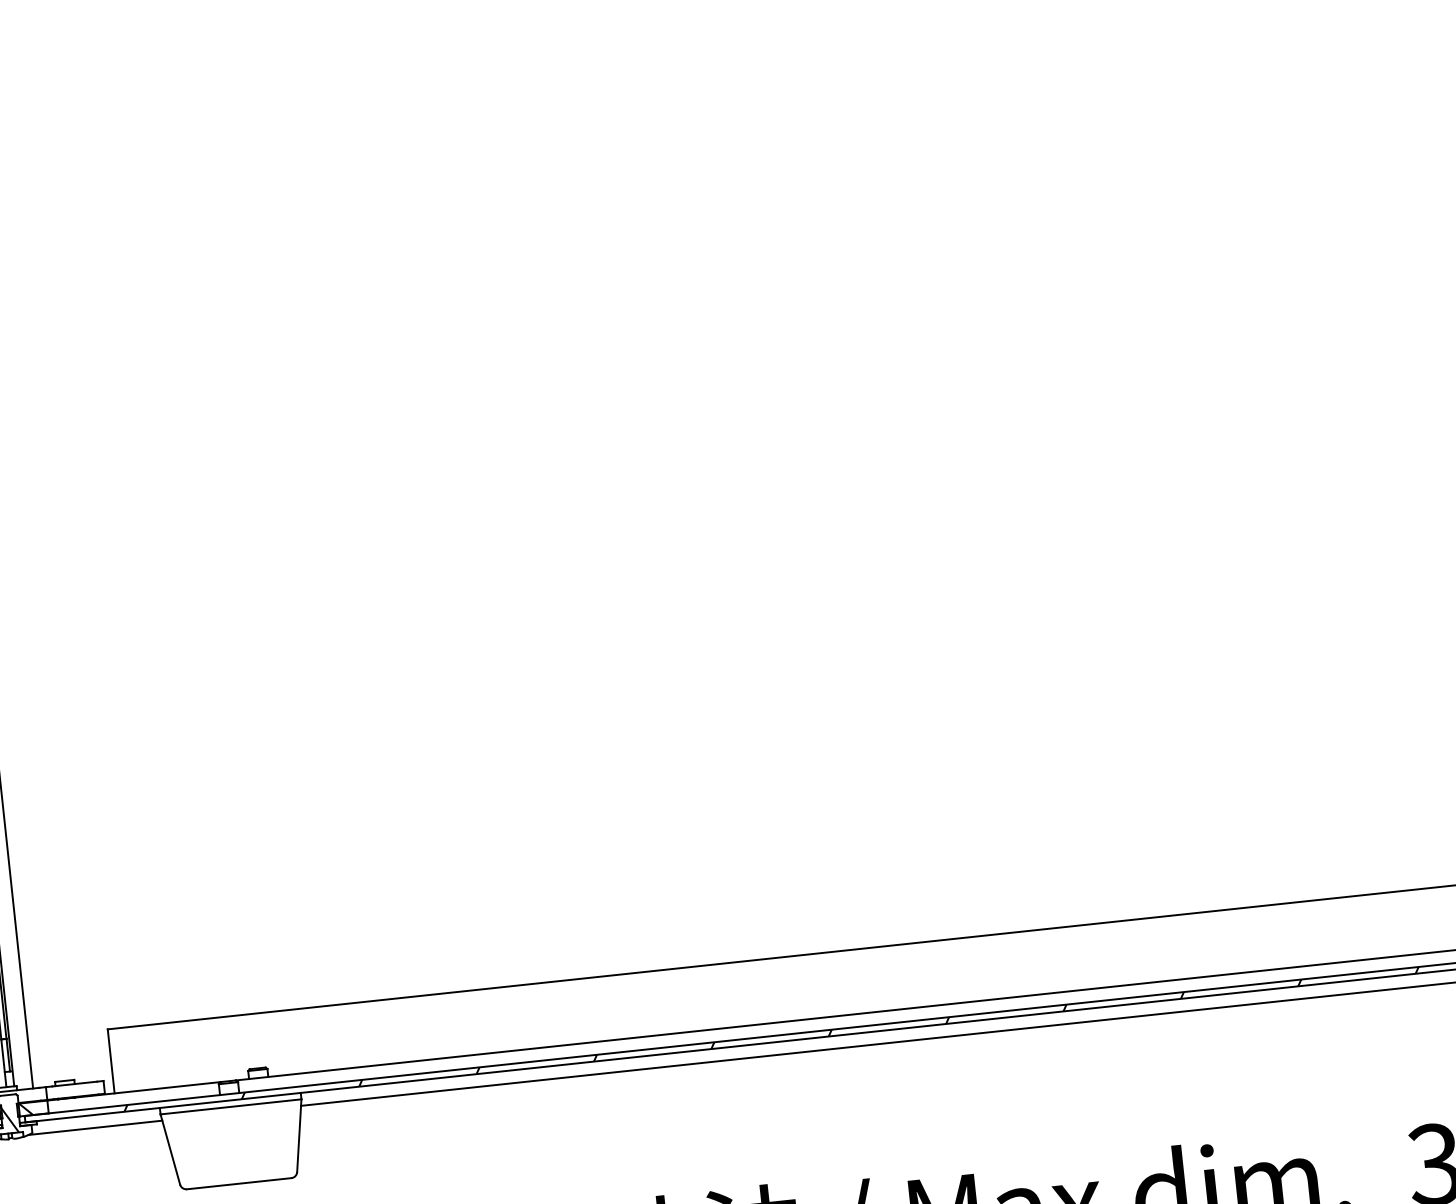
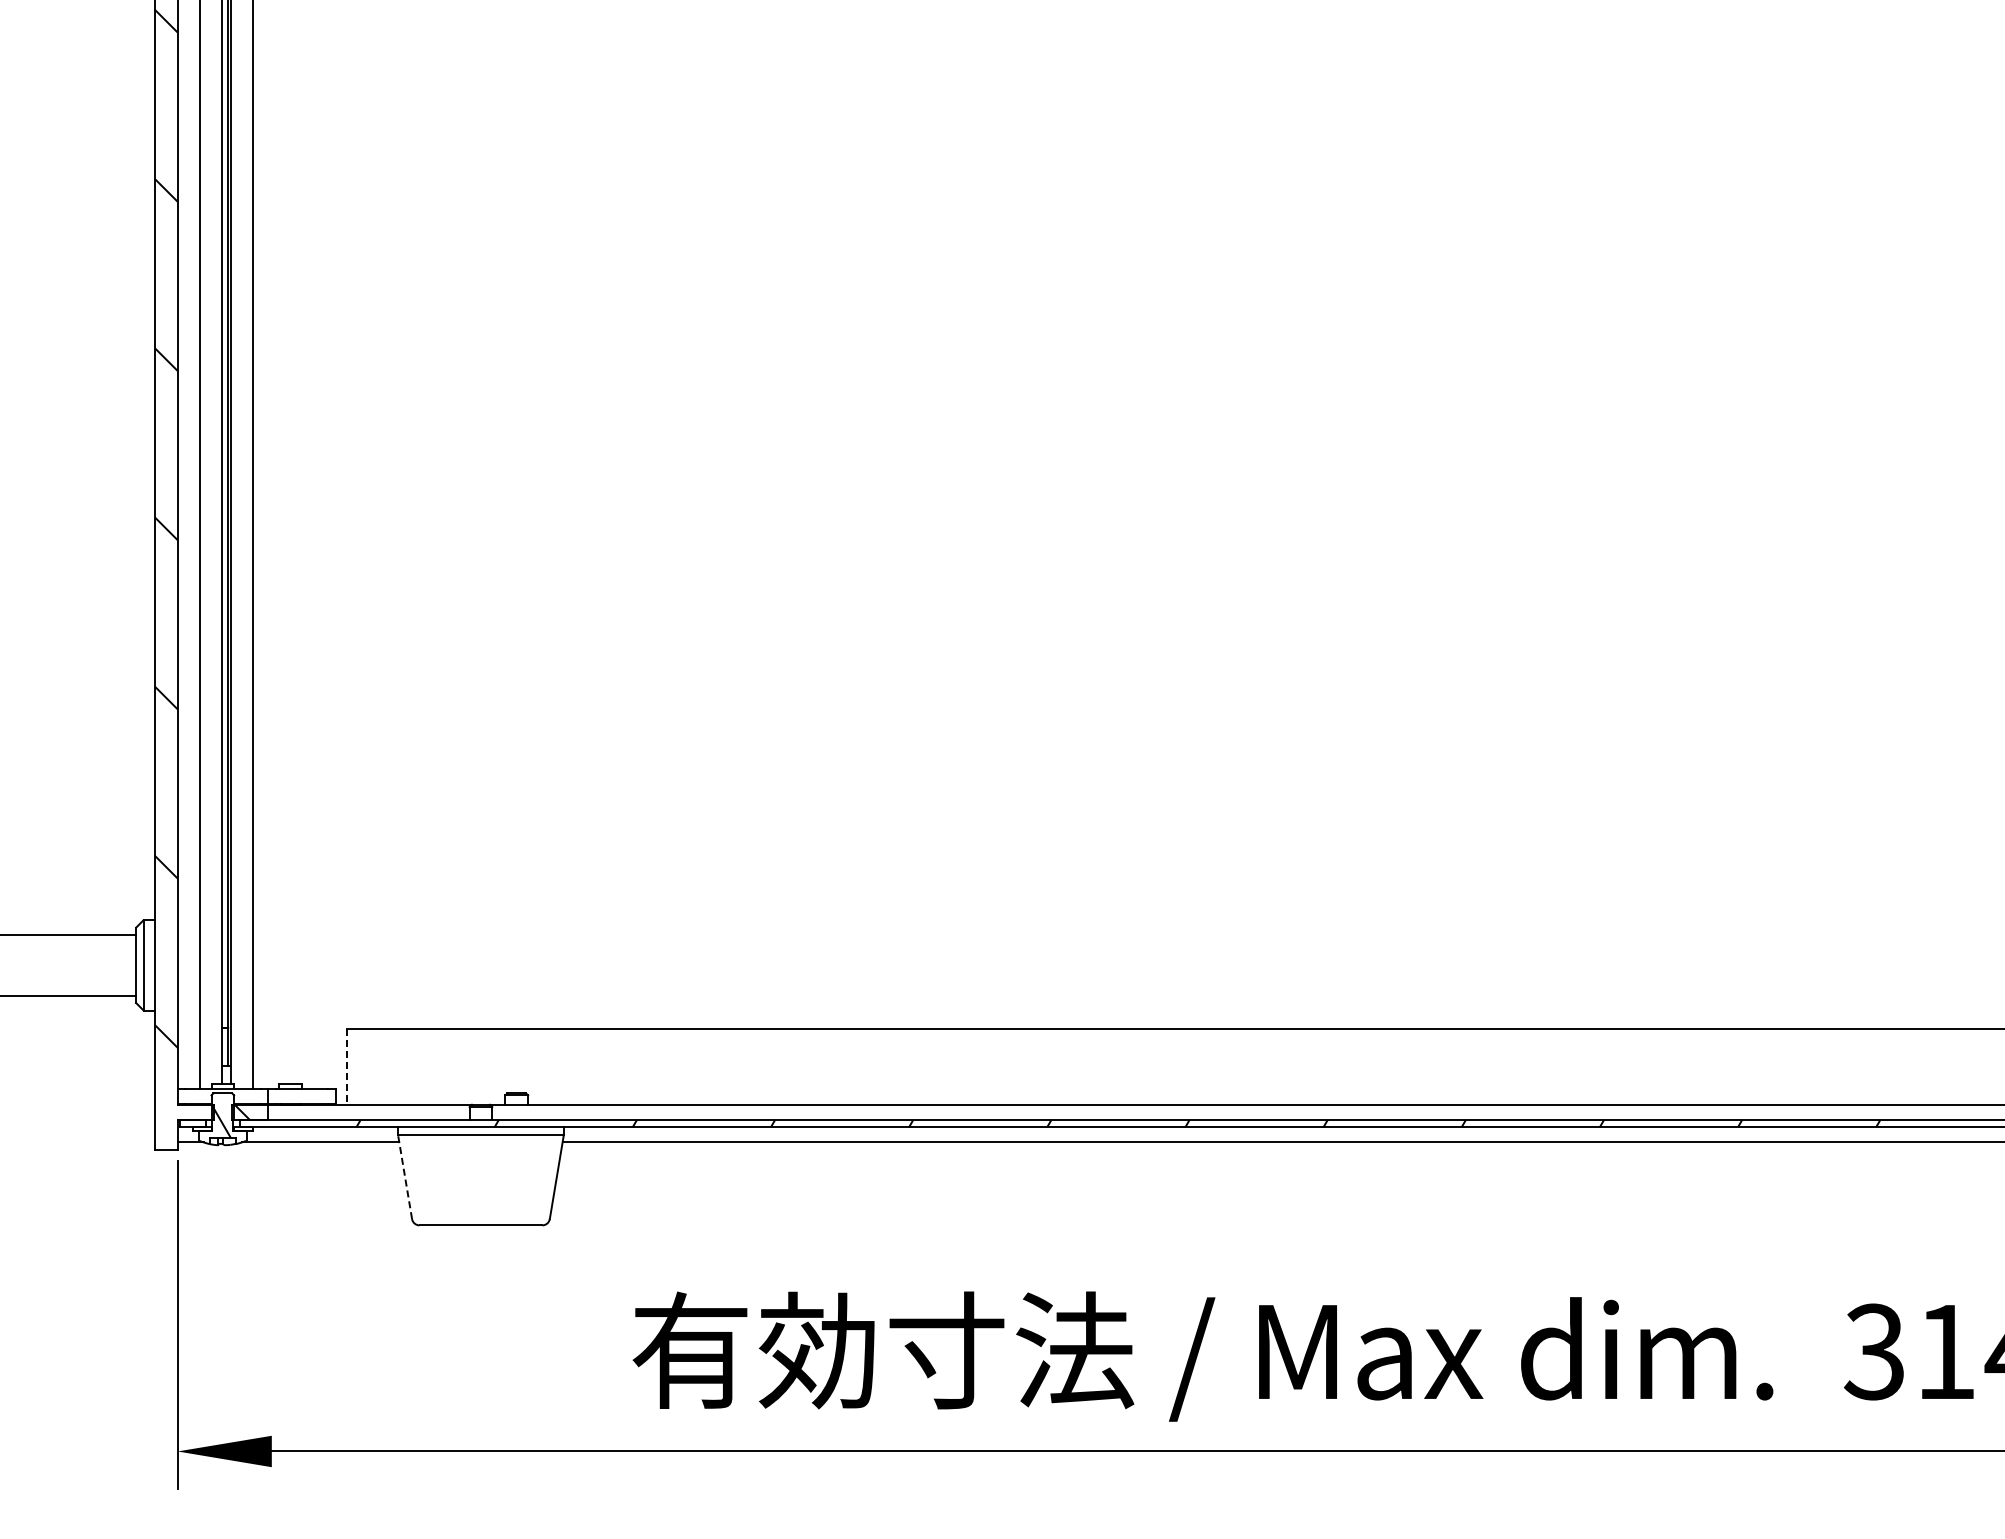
line: (111, 1061) -> (347, 1067), solid -> dashed
line: (170, 1149) -> (405, 1177), solid -> dashed

